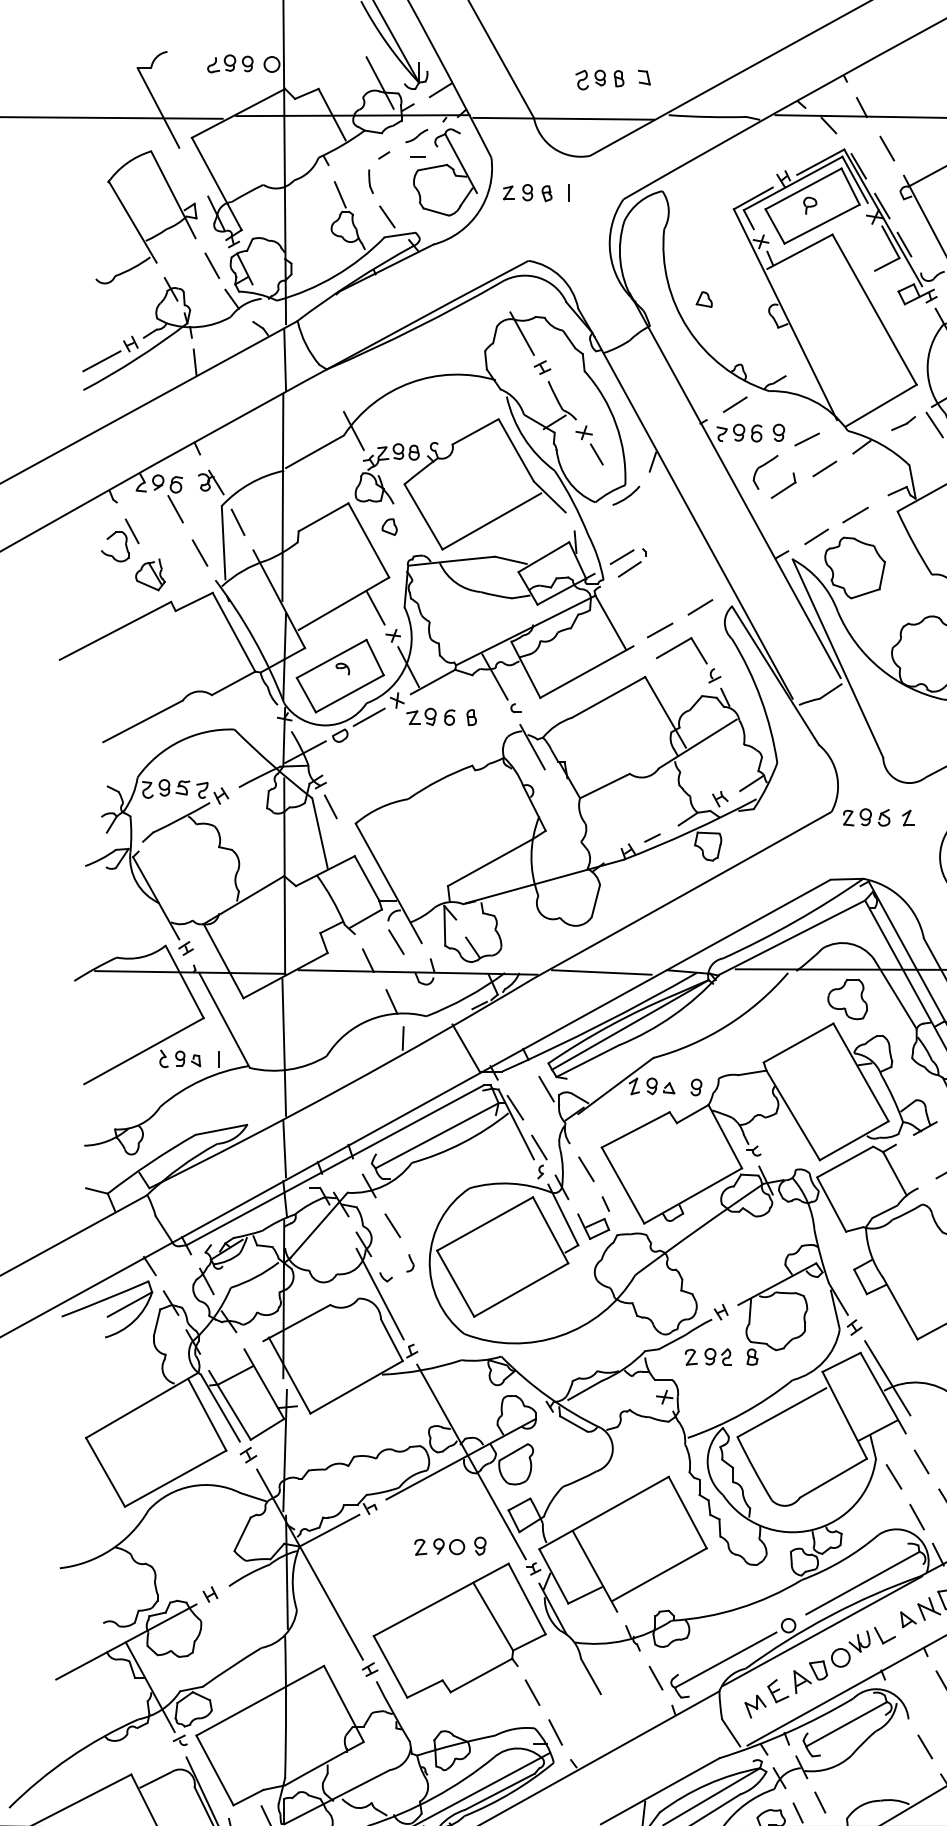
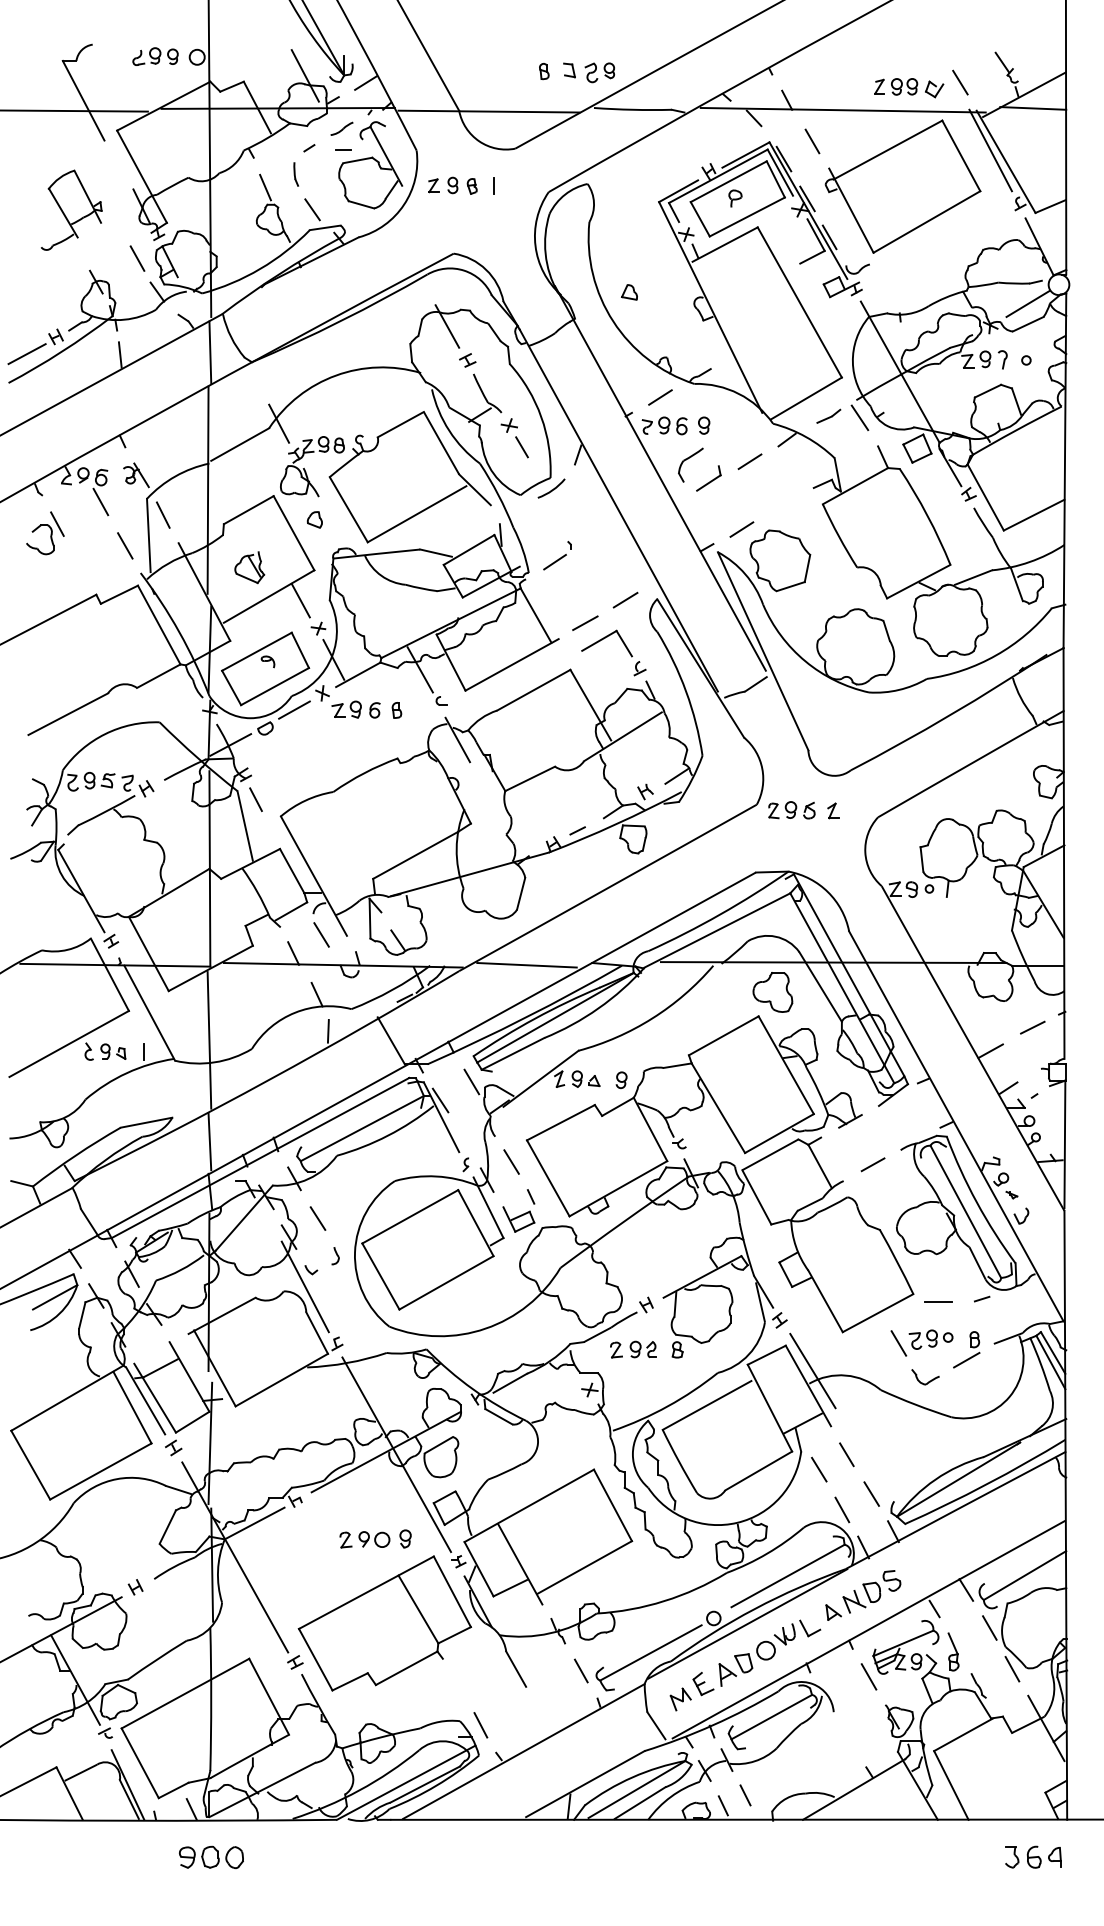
part: (590, 79) -> (599, 72), moved
part: (146, 217) -> (71, 210), size x0.6
line: (807, 439) -> (732, 432), removed
line: (855, 514) -> (780, 507), removed
line: (622, 556) -> (547, 549), removed
part: (150, 574) -> (249, 567), moved
line: (539, 1147) -> (464, 1140), removed
line: (532, 1692) -> (457, 1685), removed
line: (925, 1746) -> (850, 1739), removed

